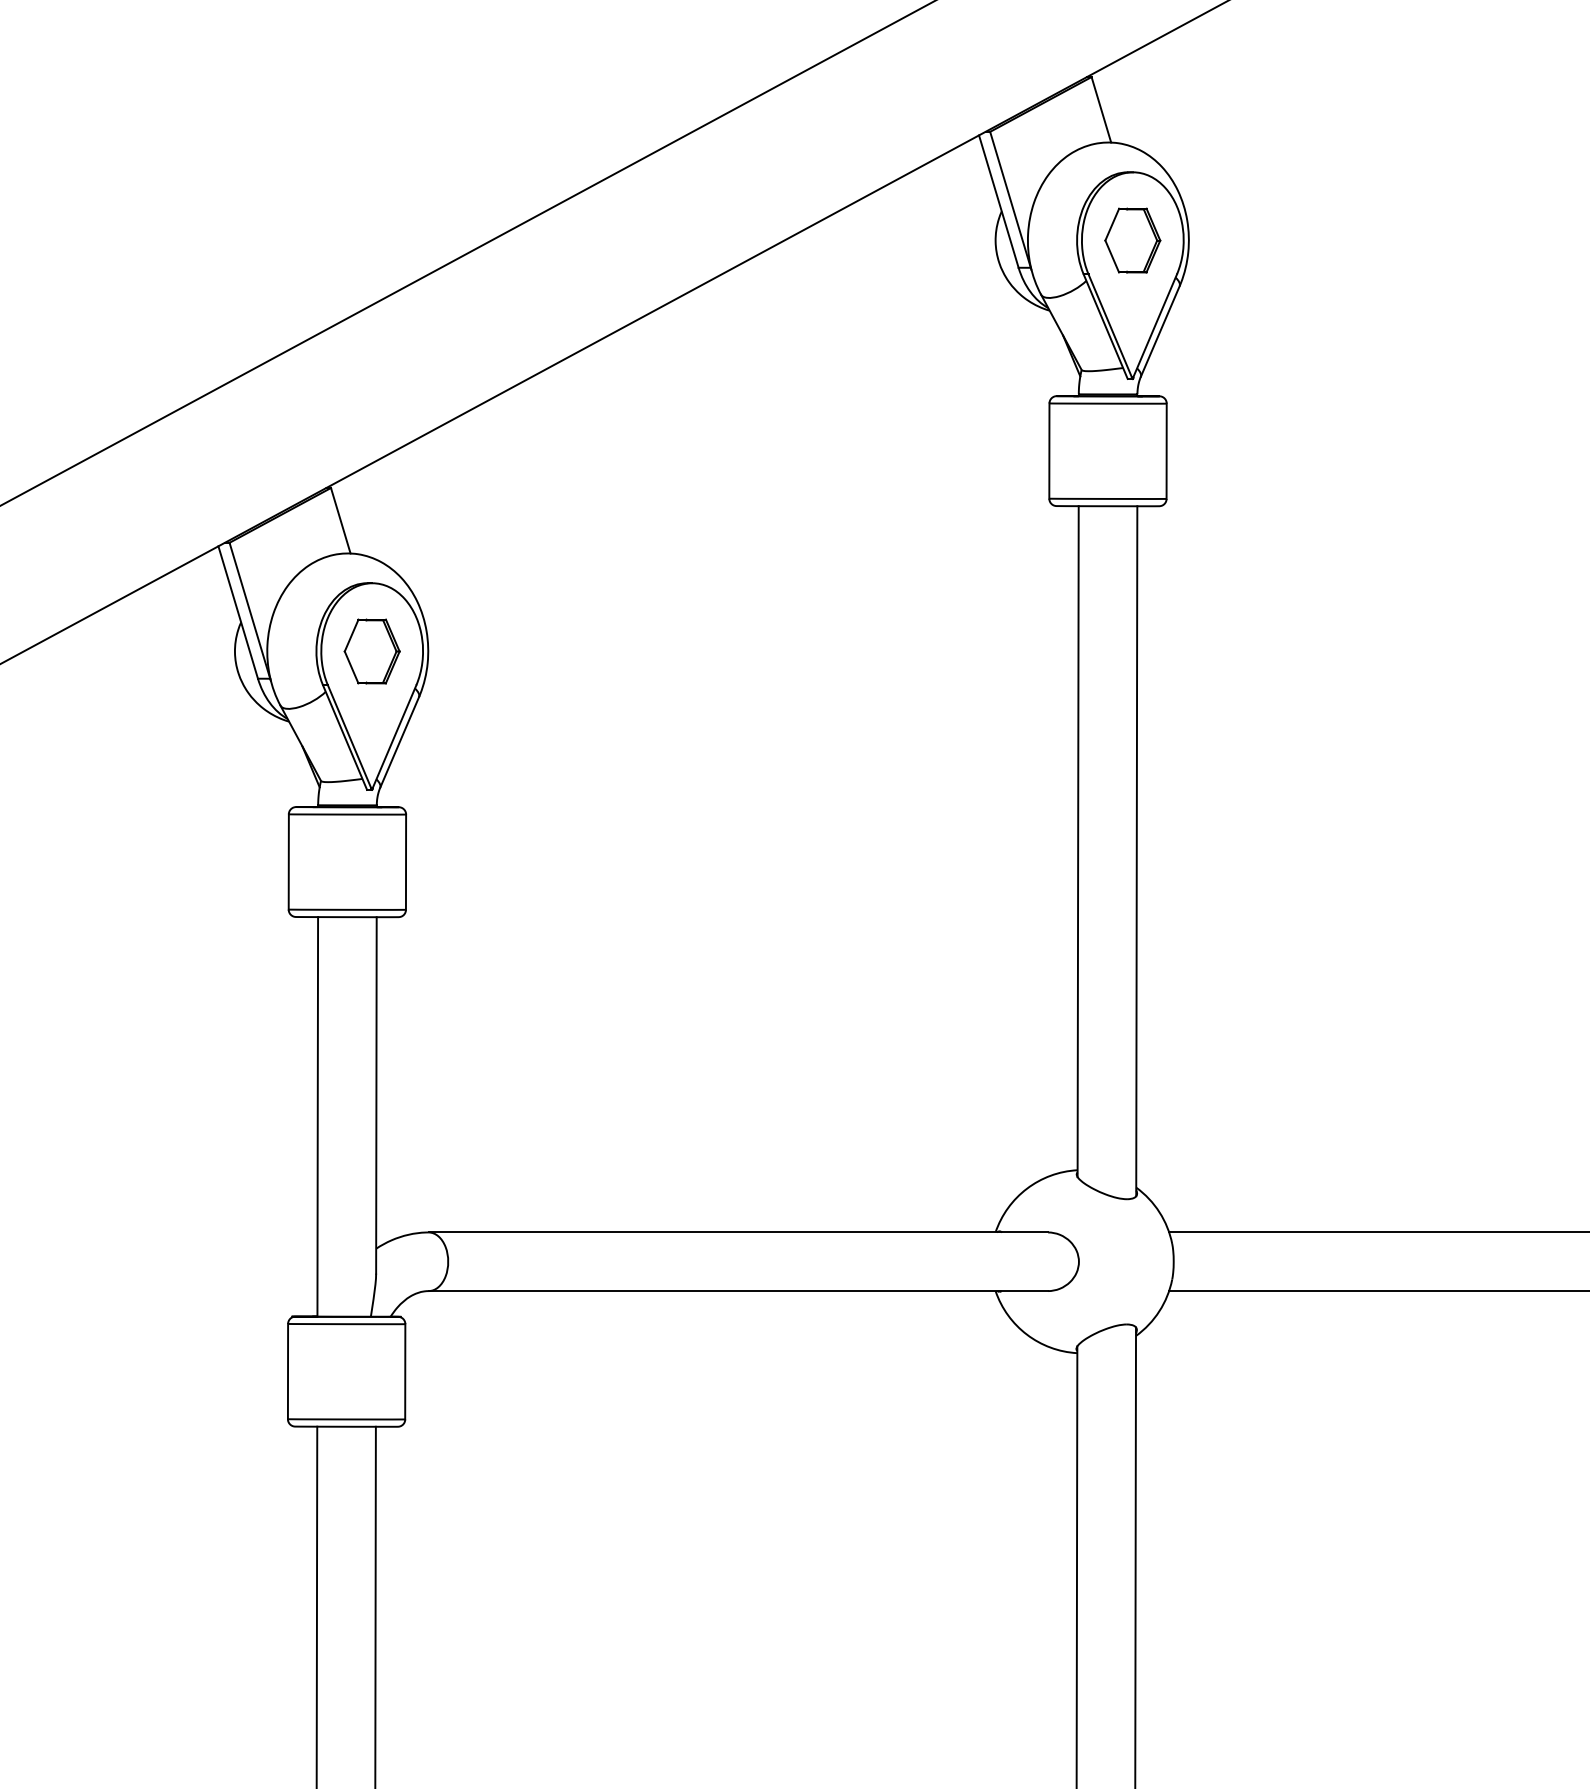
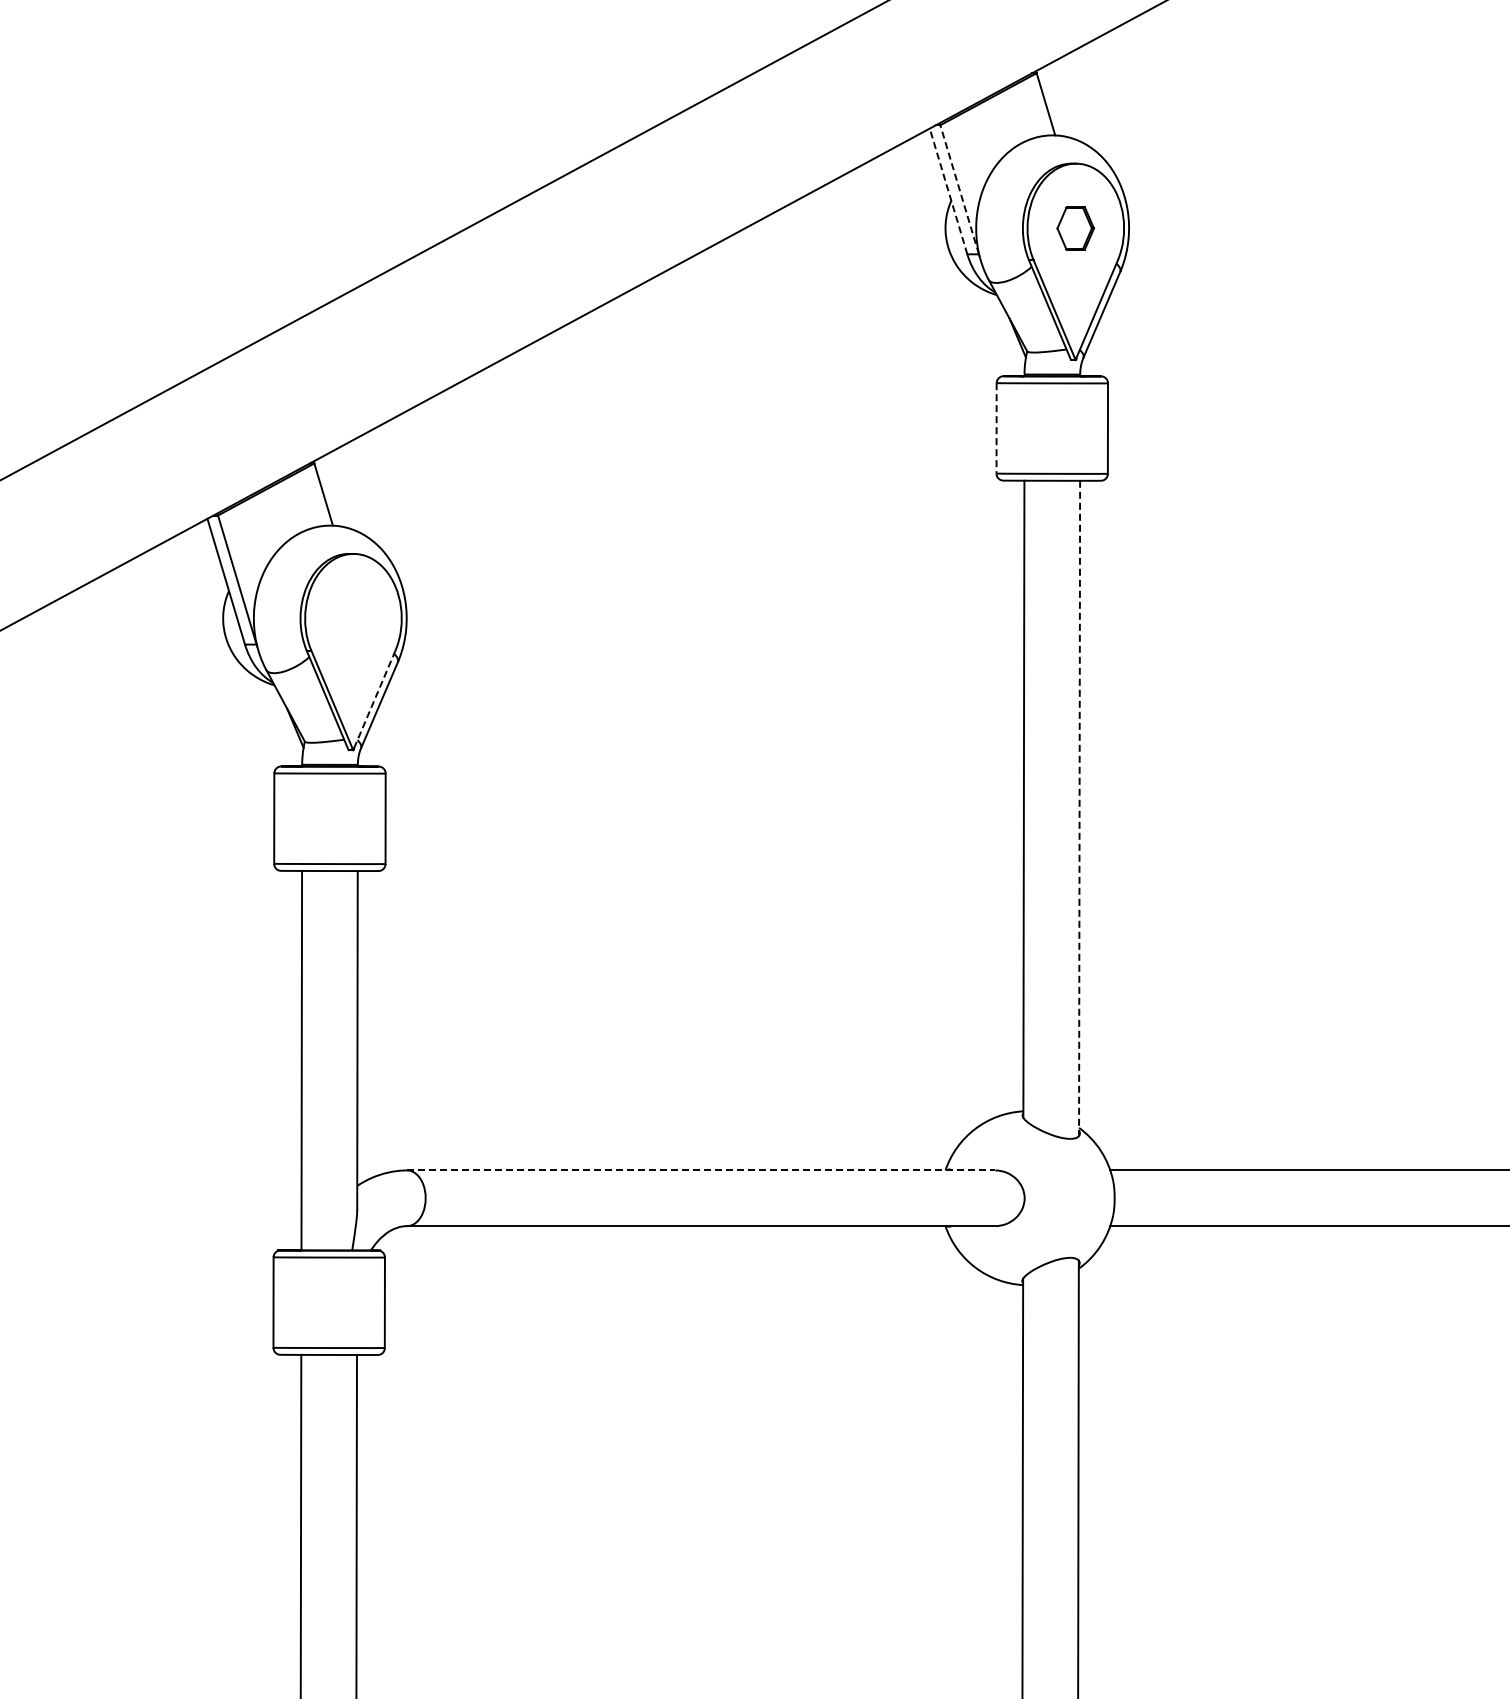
line: (1010, 199) -> (959, 189), solid -> dashed
line: (998, 201) -> (948, 191), solid -> dashed
part: (1132, 240) -> (1075, 228), size x0.7
line: (1049, 451) -> (996, 428), solid -> dashed
part: (372, 651) -> (353, 618), removed
line: (394, 737) -> (374, 700), solid -> dashed
line: (1136, 851) -> (1079, 808), solid -> dashed
line: (738, 1232) -> (701, 1170), solid -> dashed

